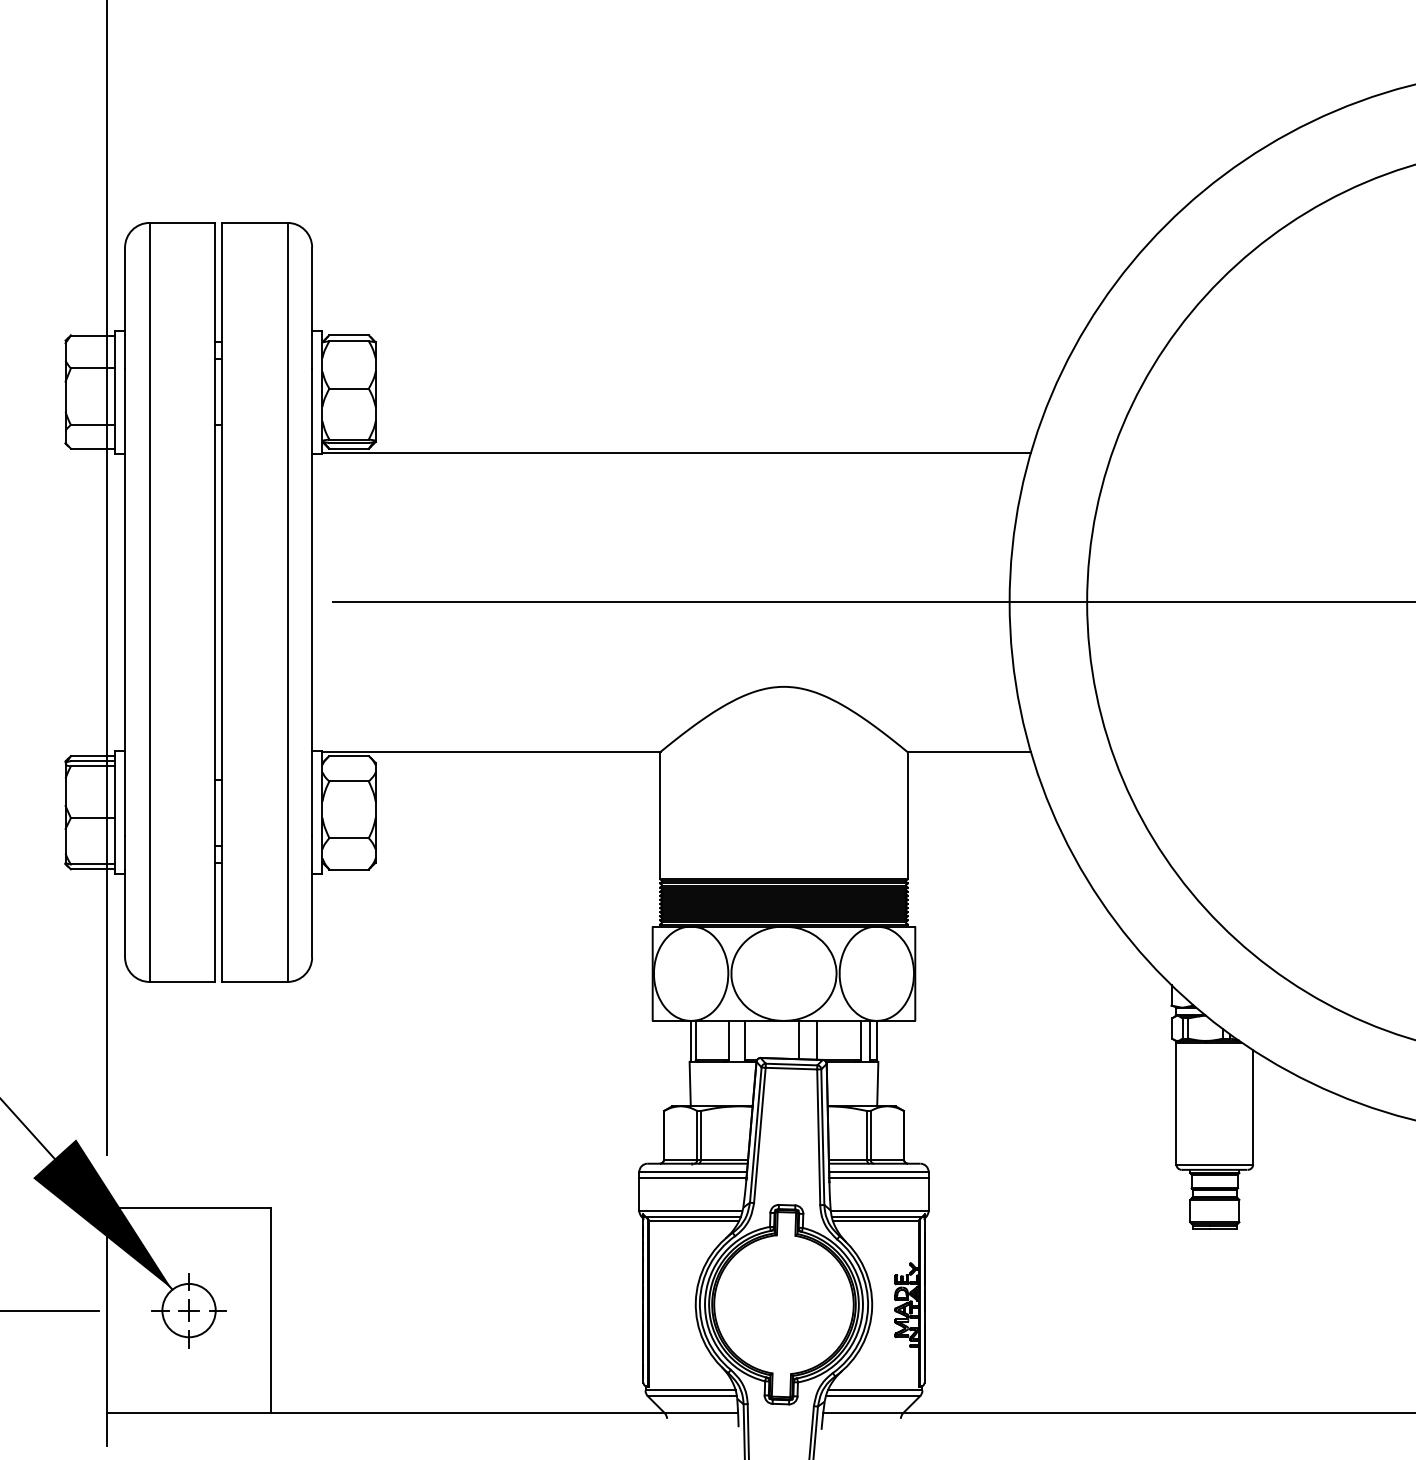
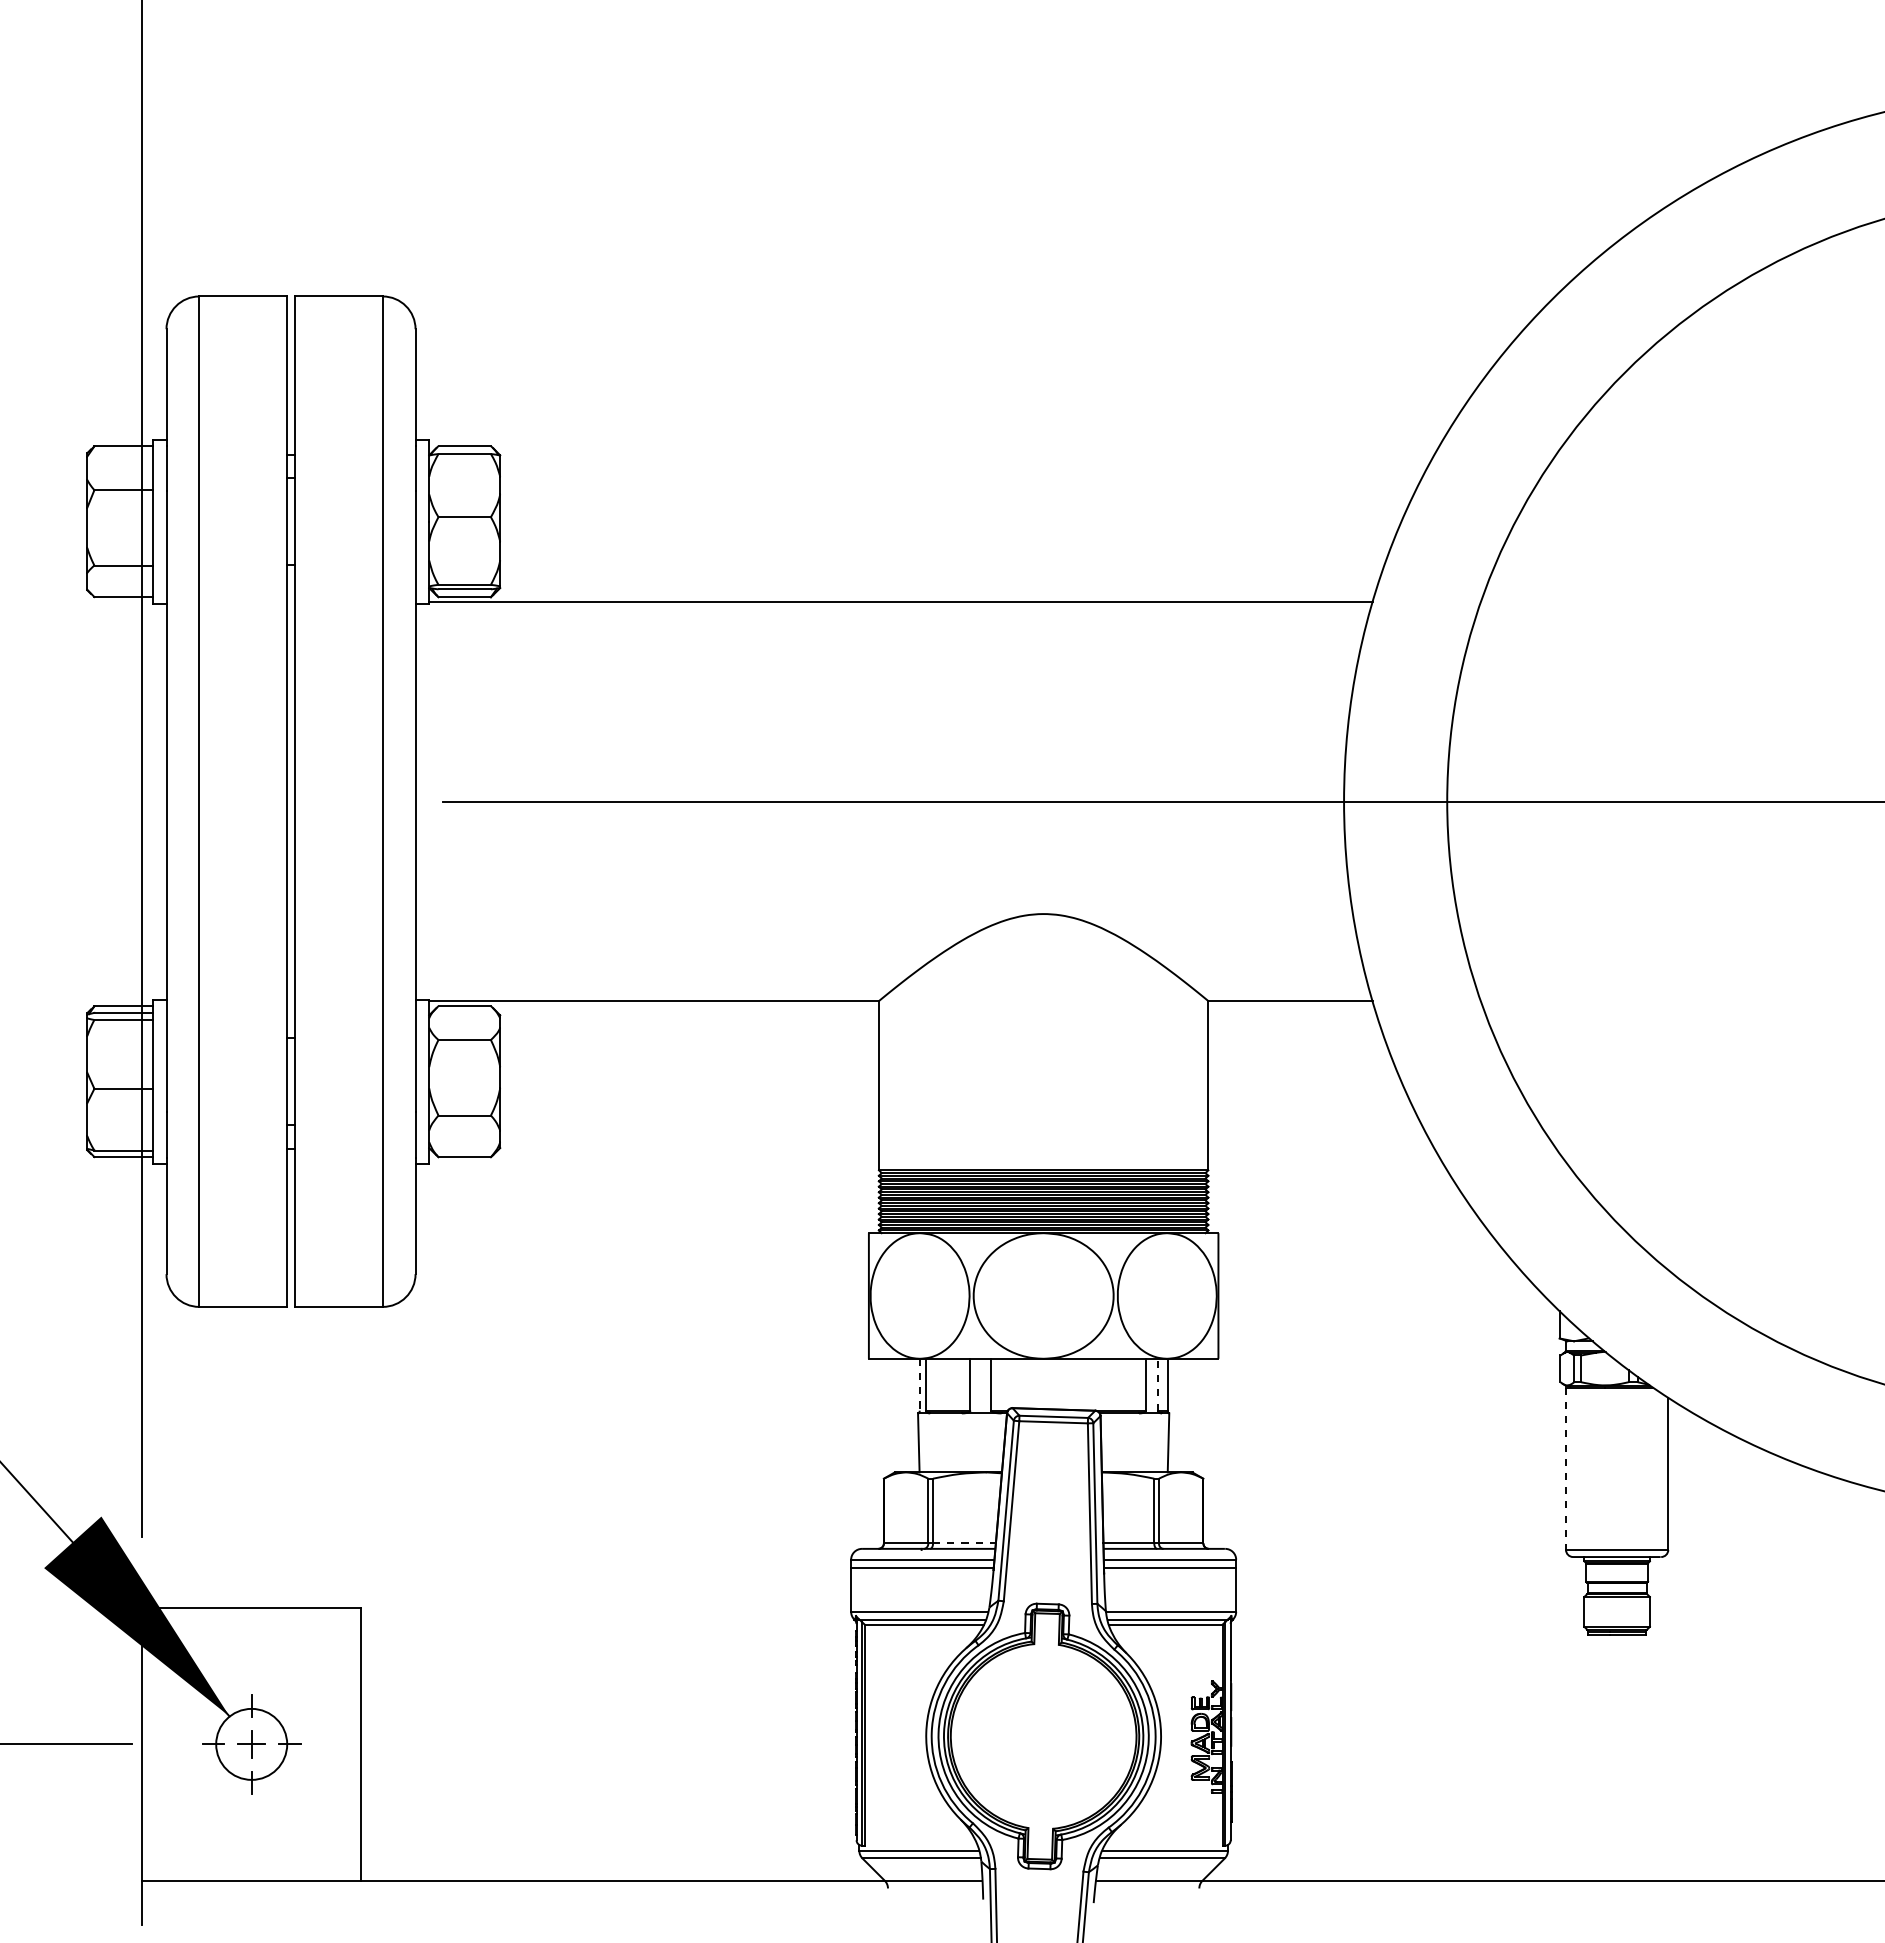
line: (799, 1039) -> (1064, 1383), removed
line: (690, 1040) -> (919, 1384), solid -> dashed
line: (816, 1040) -> (1087, 1384), removed
line: (869, 1040) -> (1157, 1384), solid -> dashed
line: (1176, 1104) -> (1566, 1469), solid -> dashed
line: (724, 1159) -> (964, 1543), solid -> dashed

